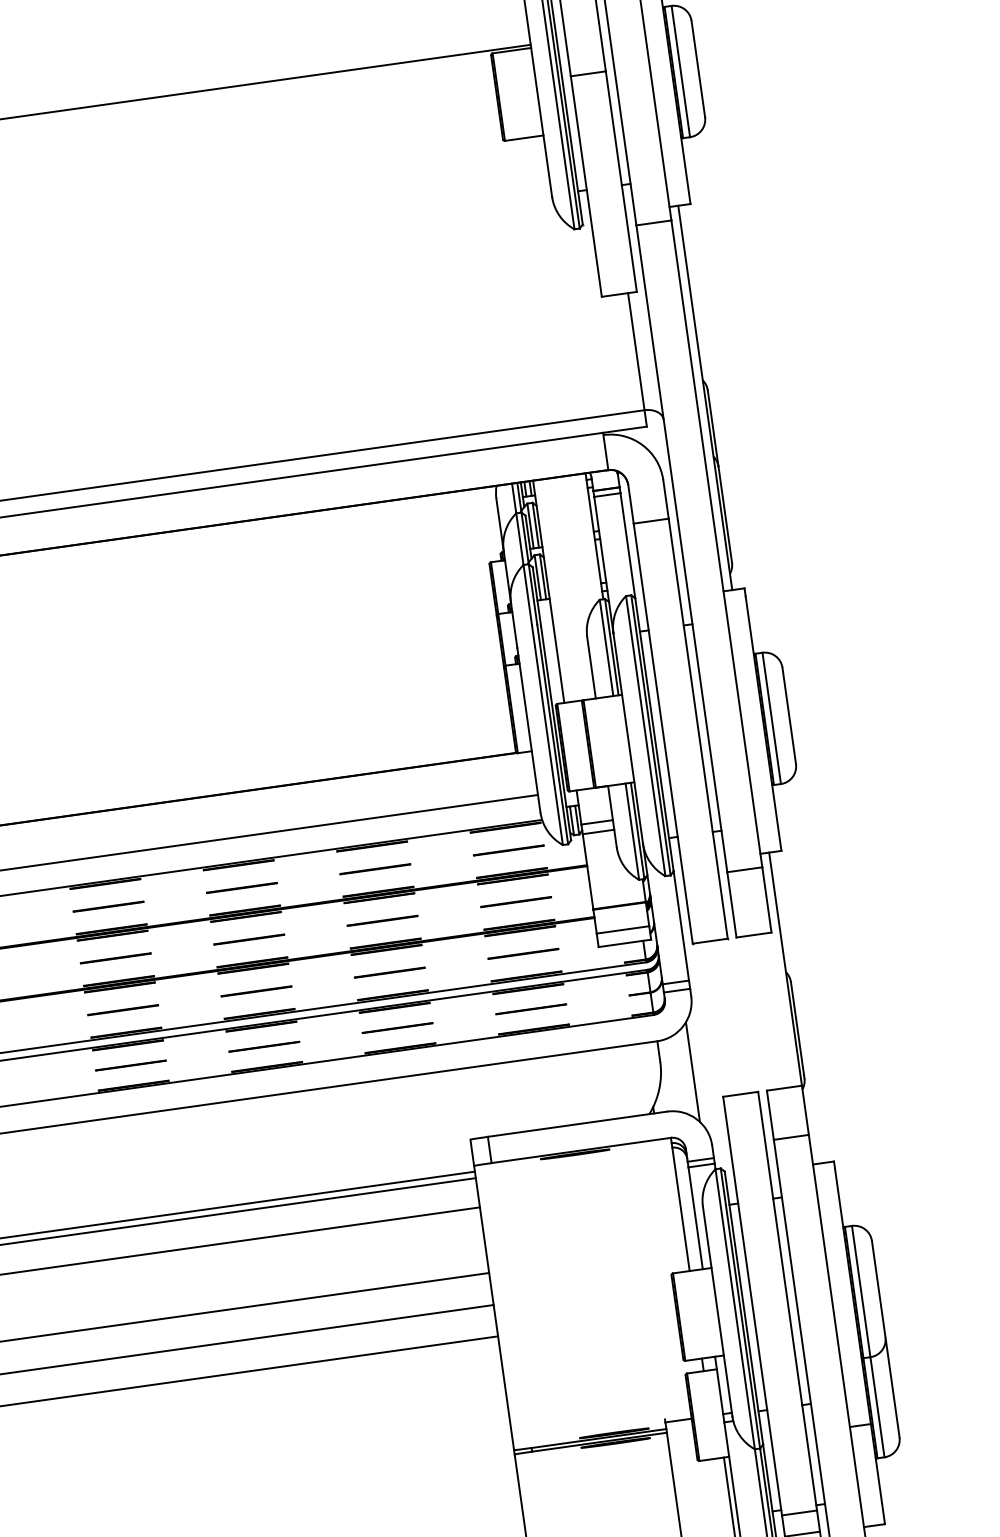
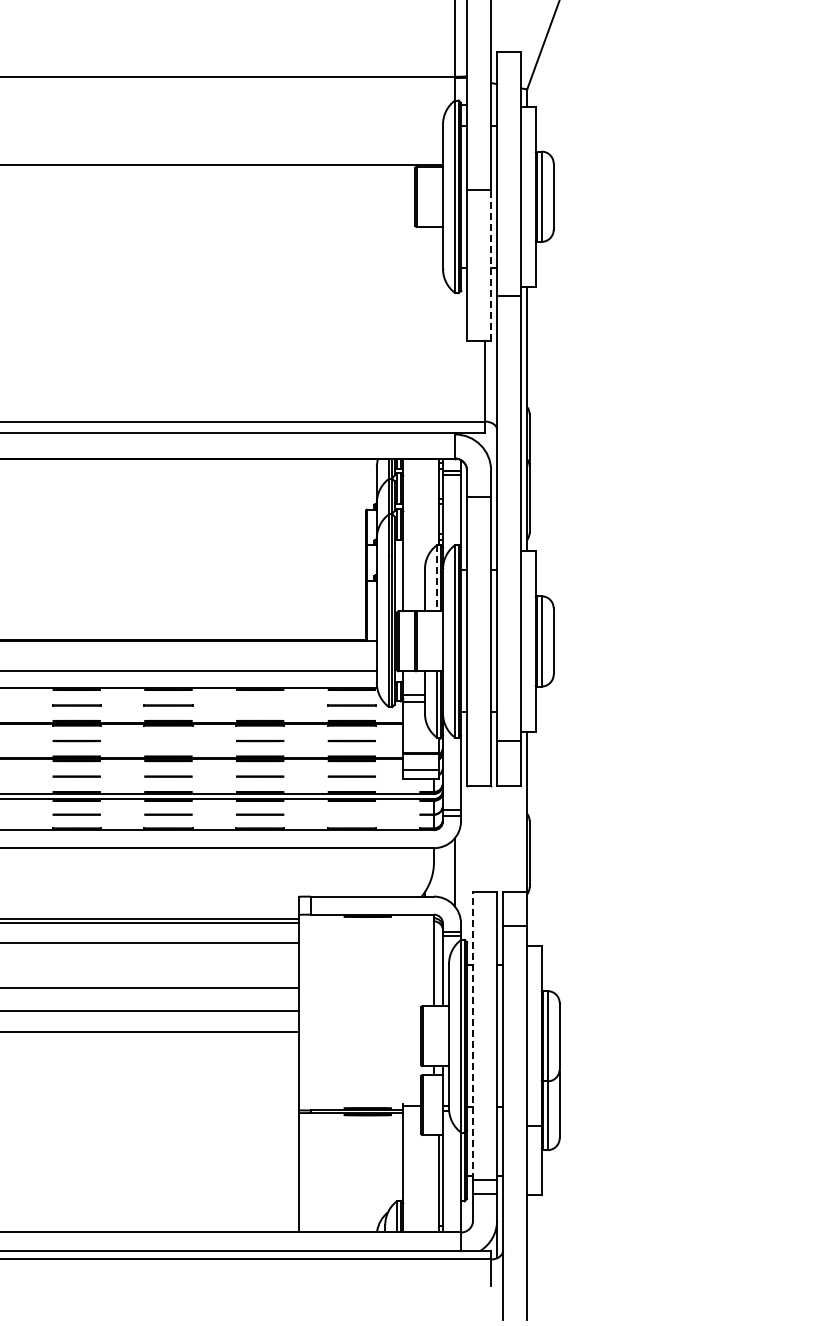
line: (621, 181) -> (491, 265), solid -> dashed
line: (605, 648) -> (436, 578), solid -> dashed
line: (374, 869) -> (259, 705), removed
line: (249, 938) -> (168, 740), removed
line: (530, 1009) -> (351, 814), removed
line: (753, 1305) -> (473, 1035), solid -> dashed

